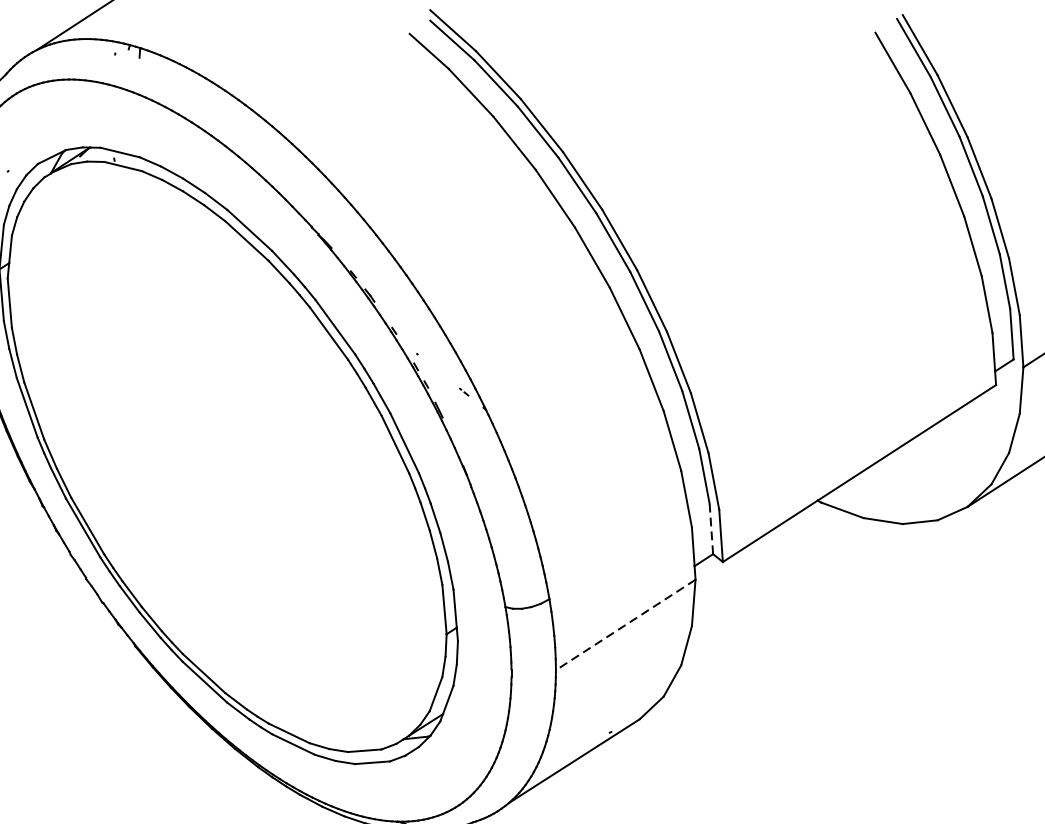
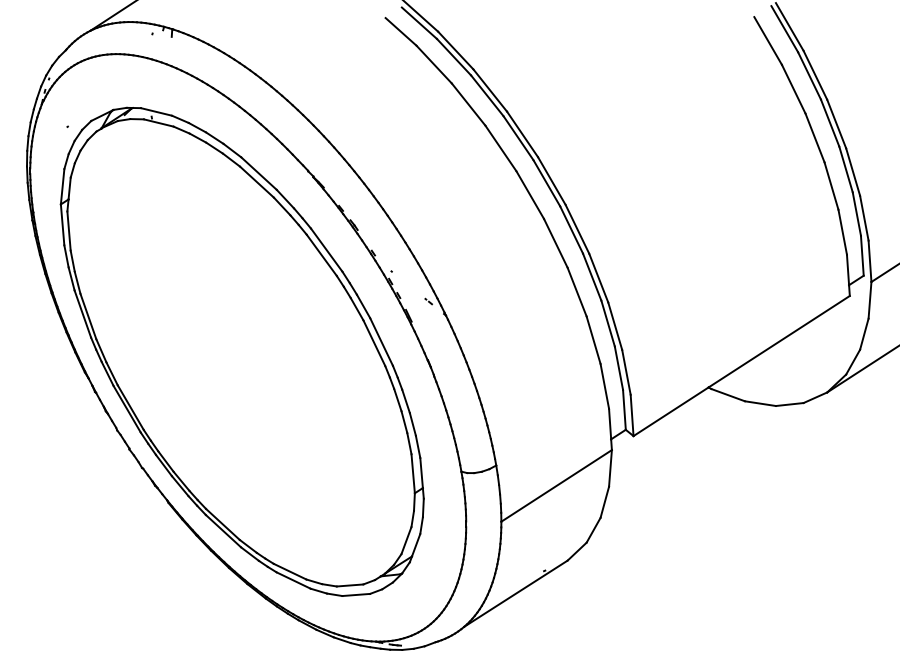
line: (711, 528) -> (624, 409), dashed -> solid
line: (625, 624) -> (556, 485), dashed -> solid

